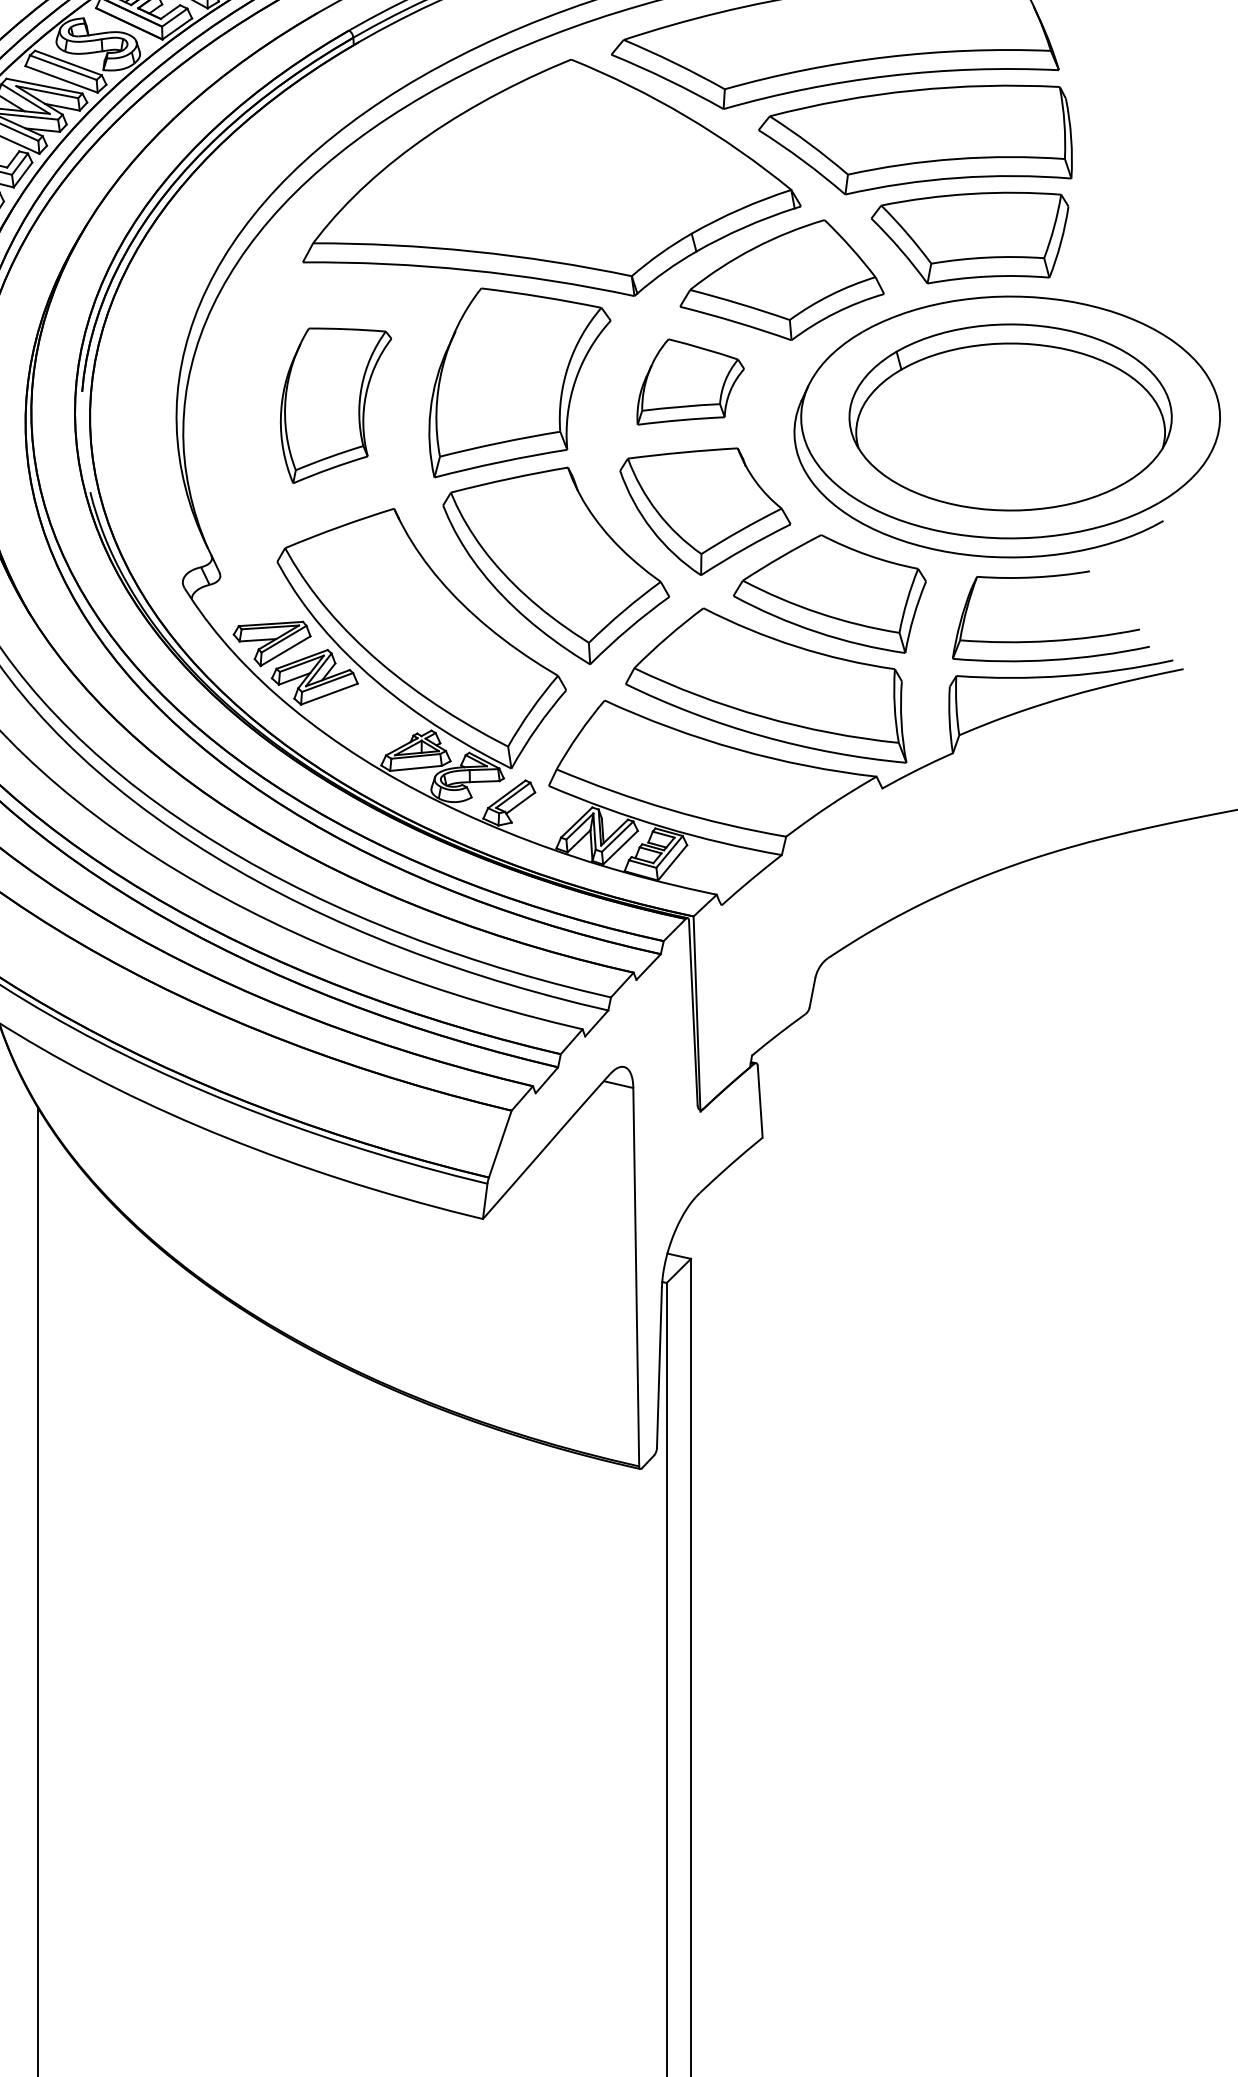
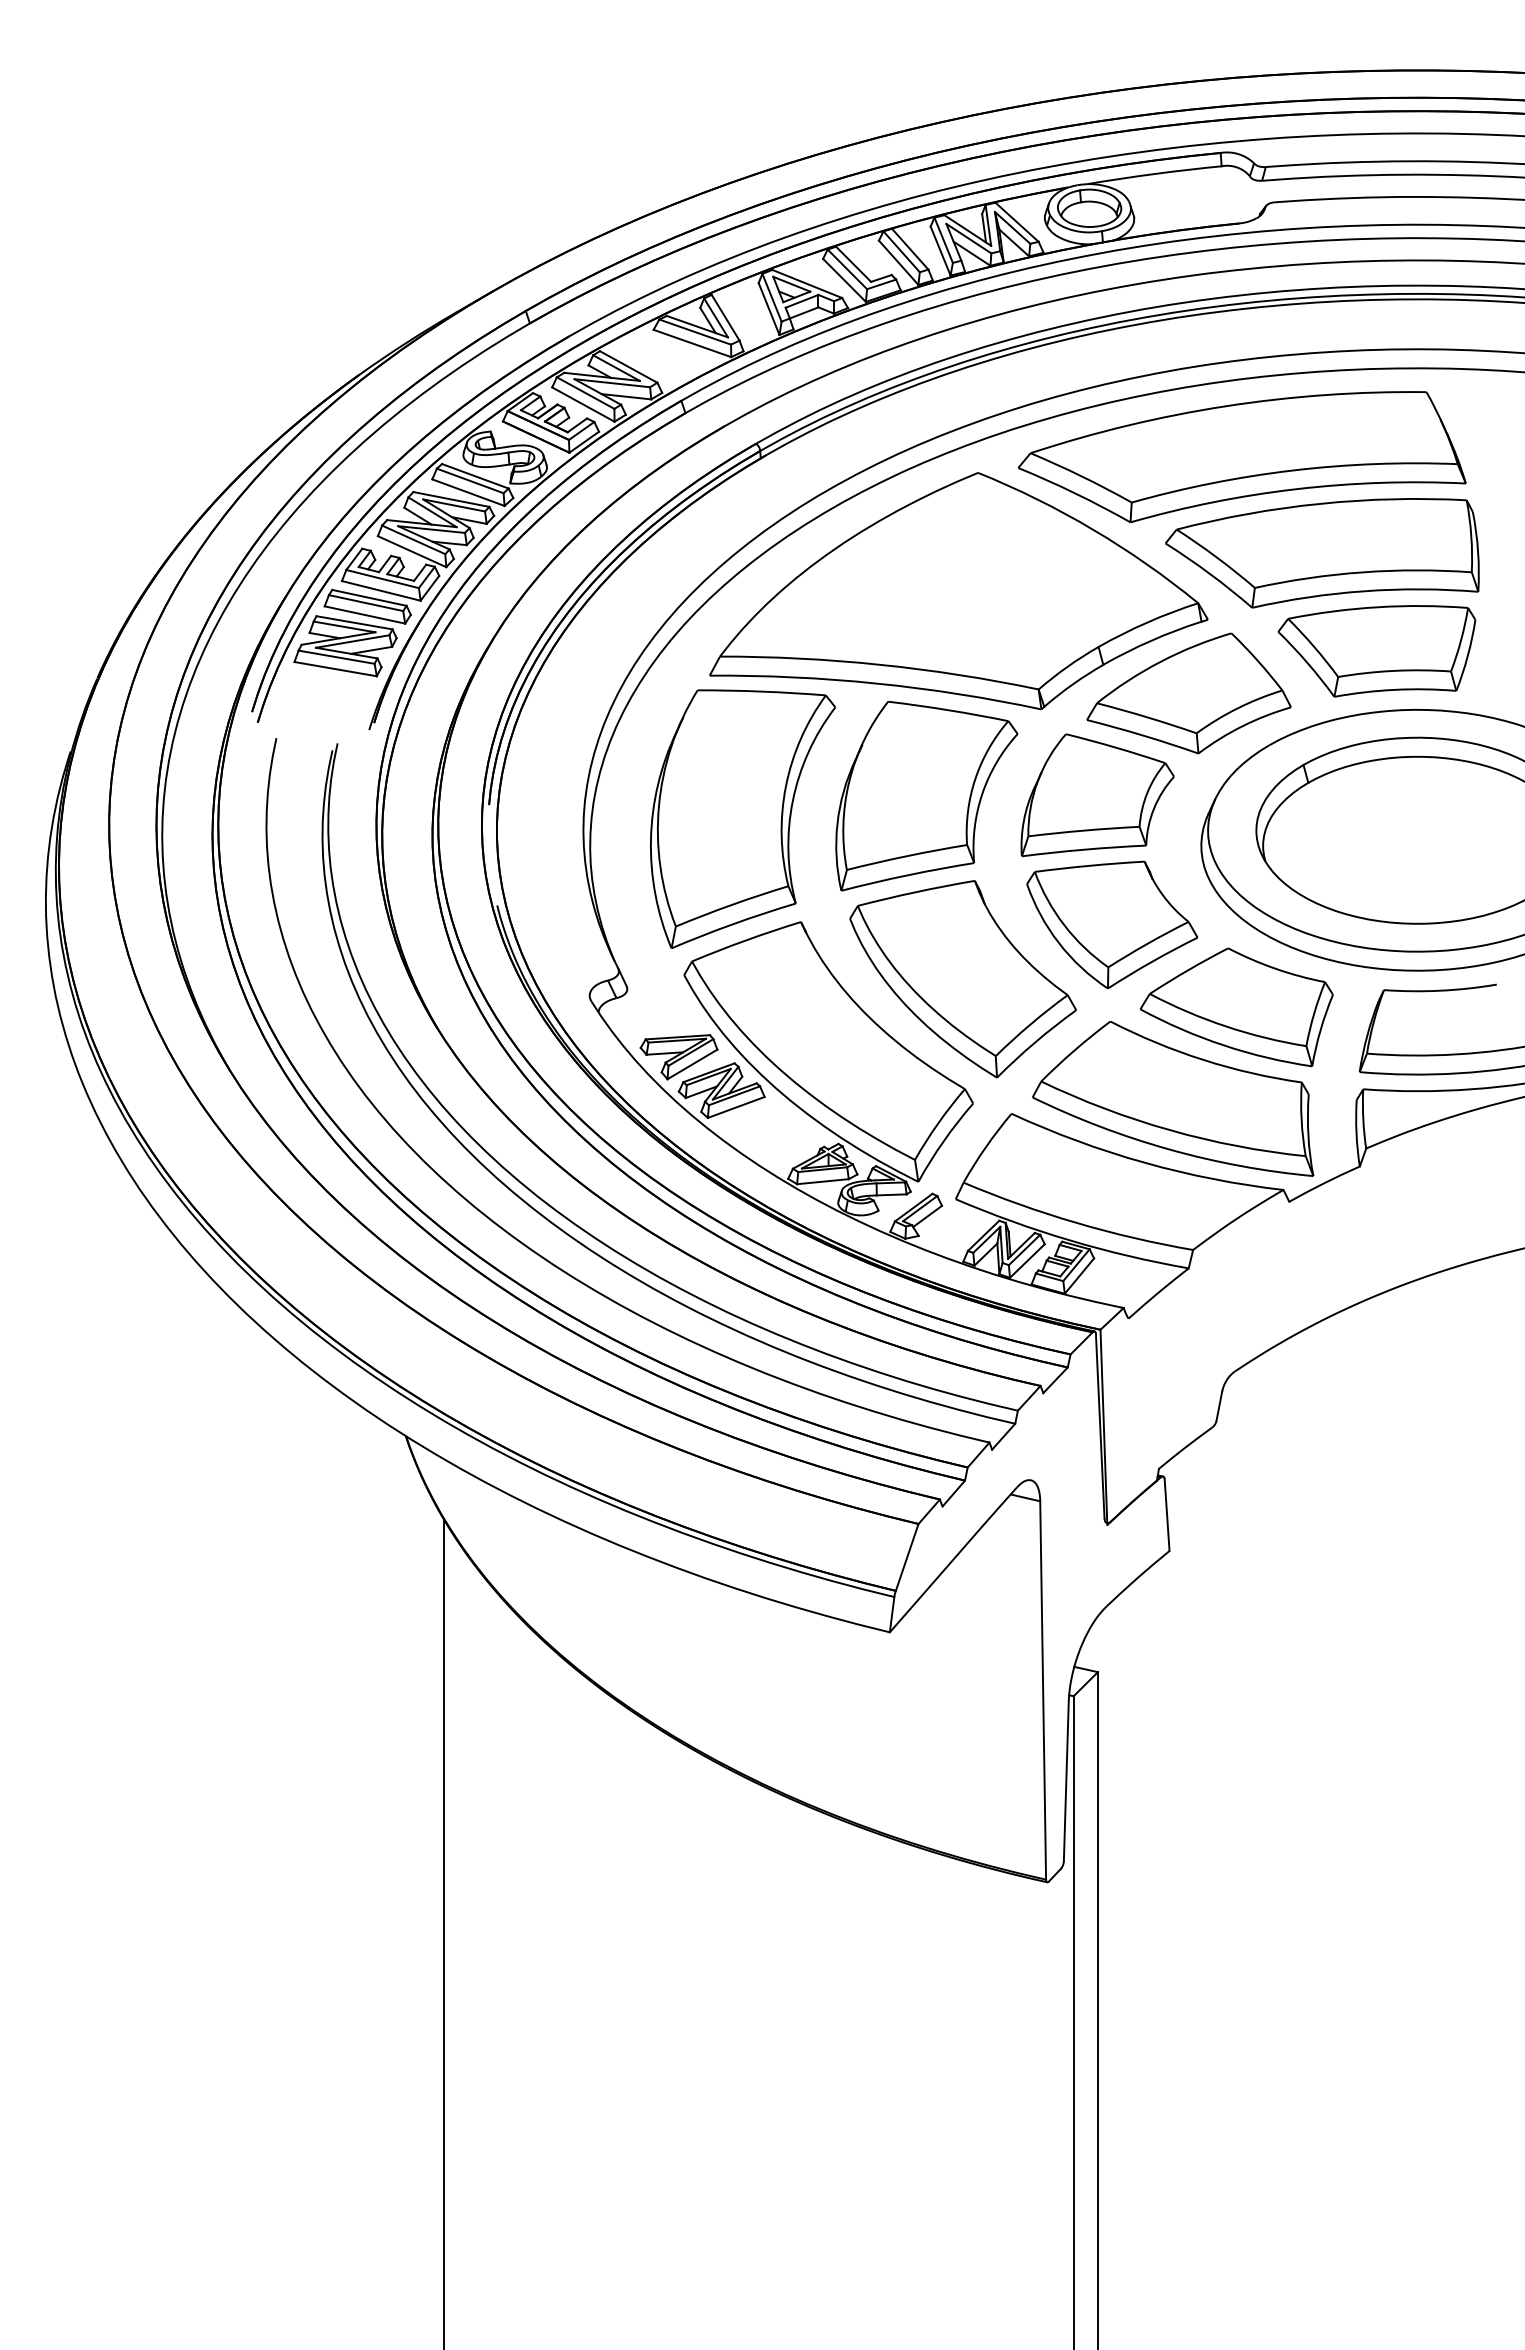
part: (690, 382) -> (1097, 795), size x1.43
part: (335, 405) -> (742, 818), size x1.67

